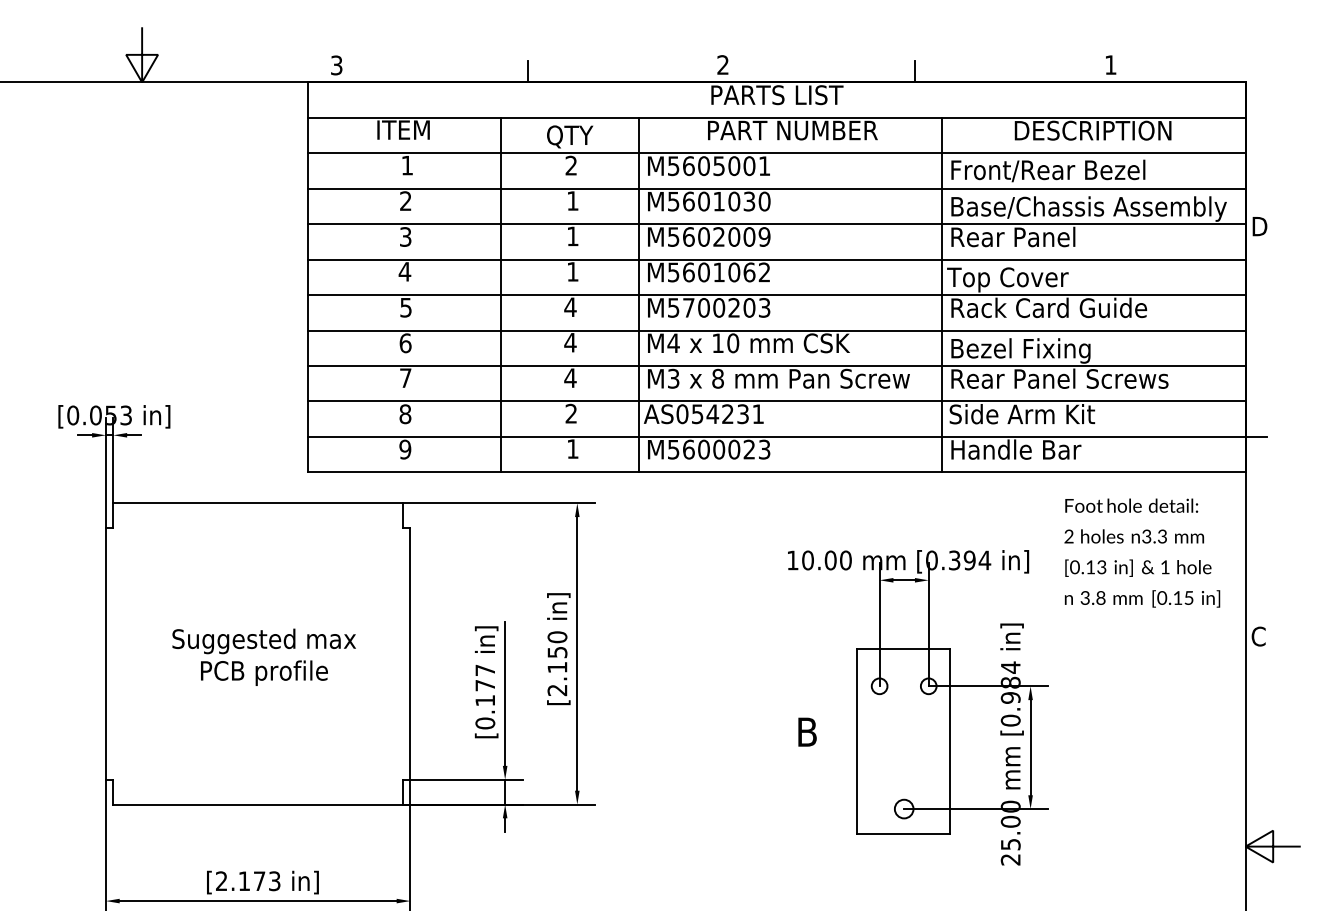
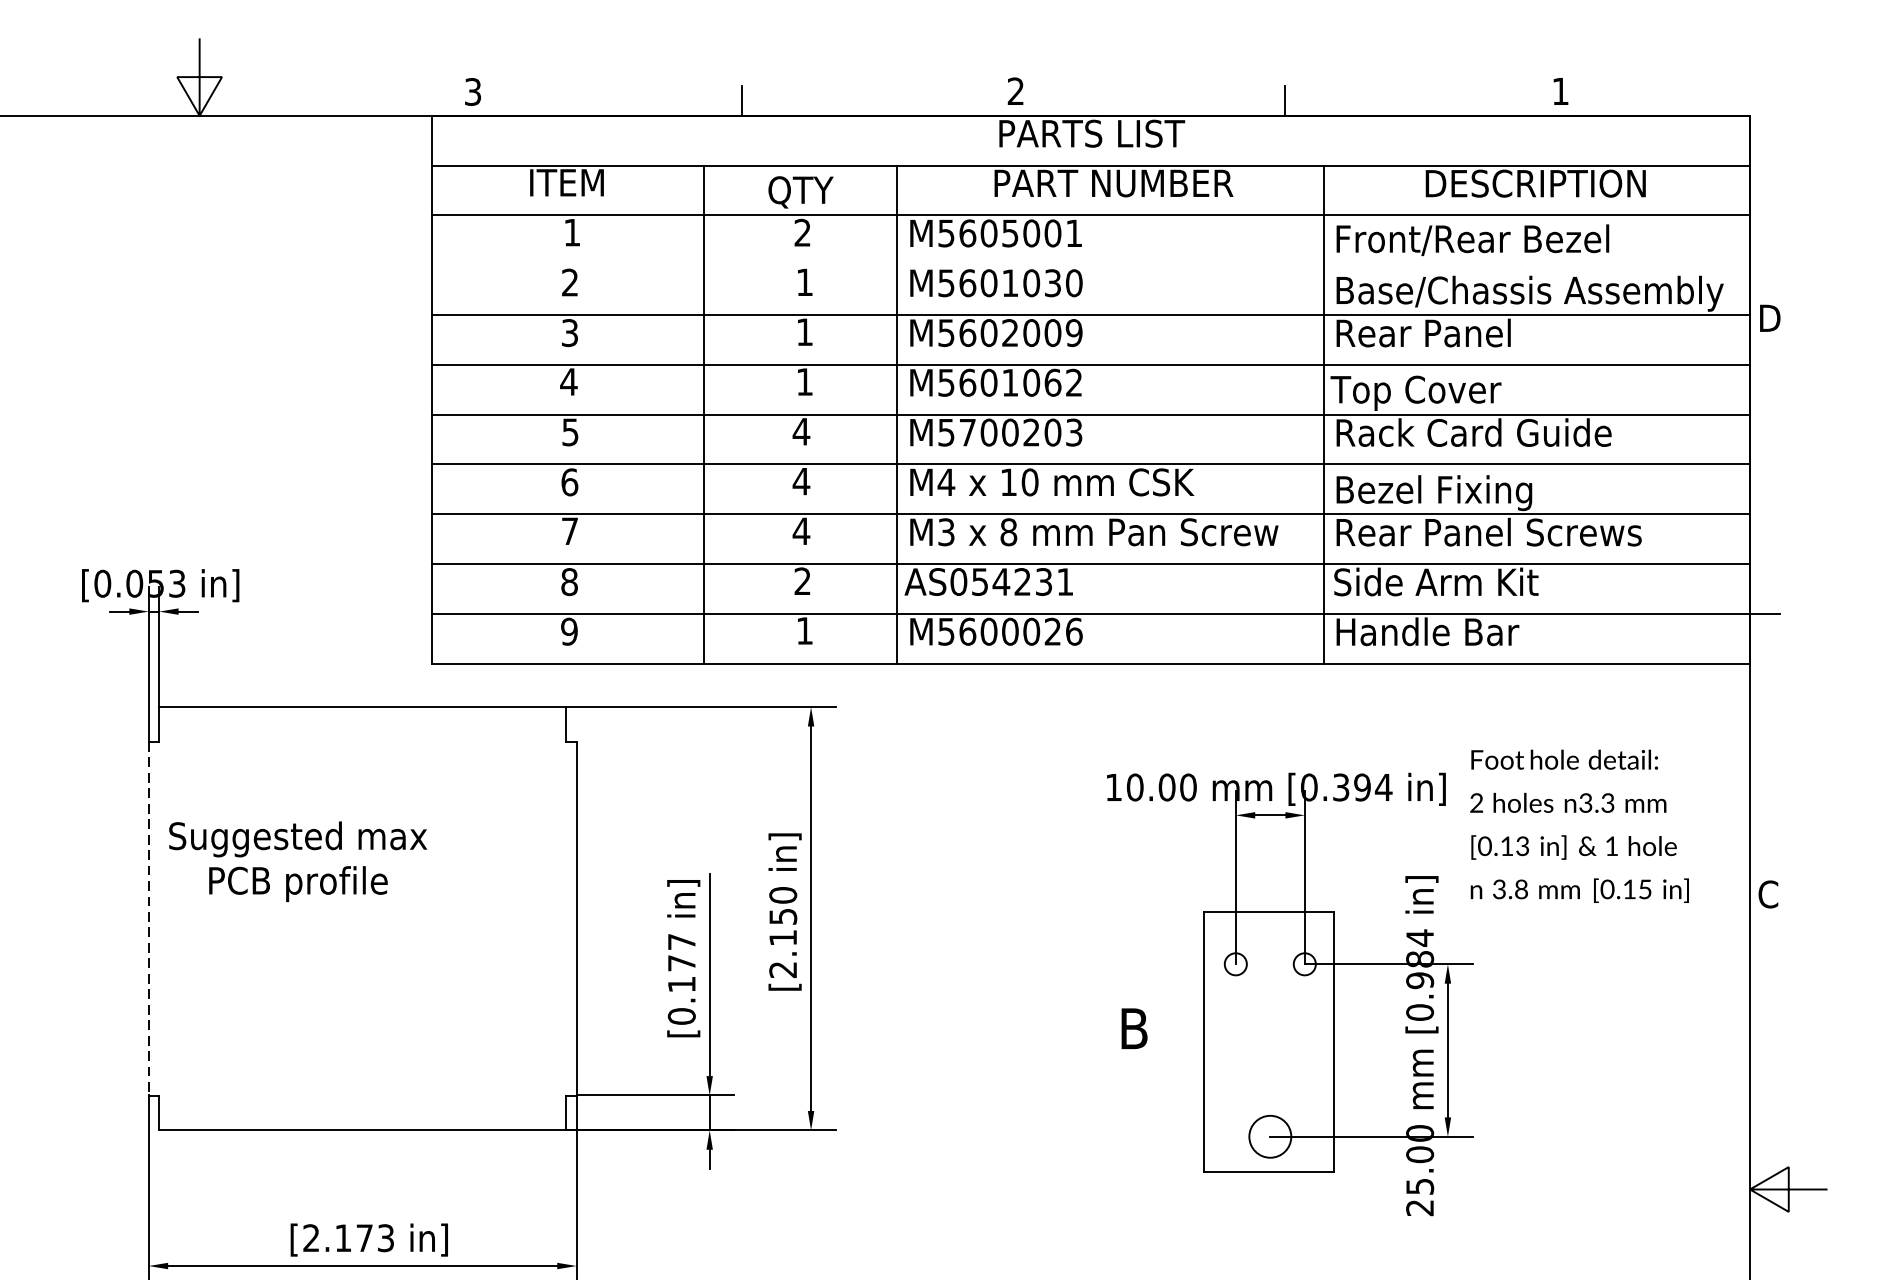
line: (776, 188) -> (1090, 264), removed
text: (764, 449) -> (1074, 631), M5600023 -> M5600026
text: (1142, 552) -> (1579, 825), moved
line: (105, 653) -> (148, 918), solid -> dashed
text: (263, 656) -> (297, 860), moved
circle: (903, 808) -> (1269, 1135), size x1.6

